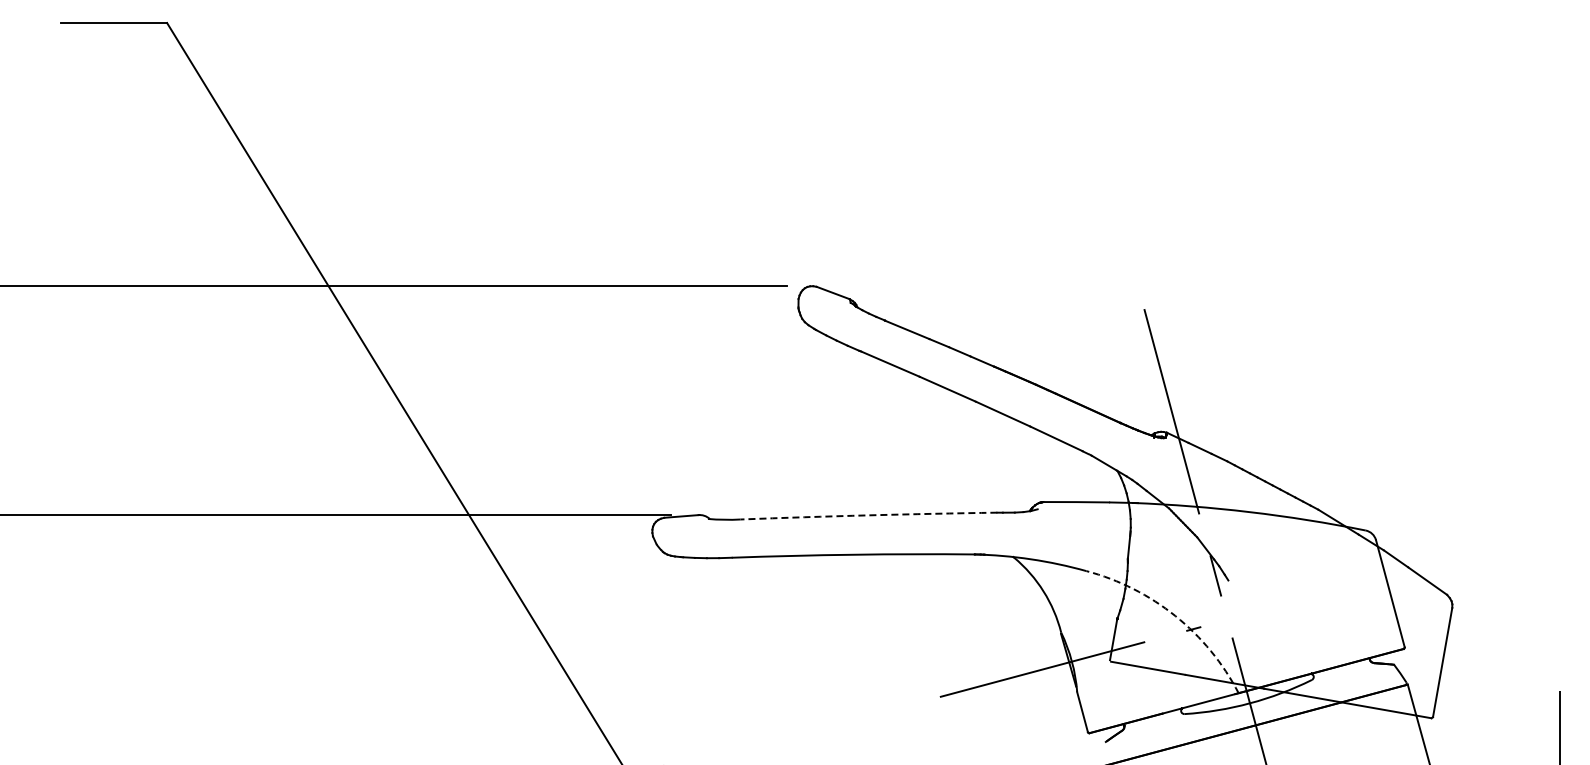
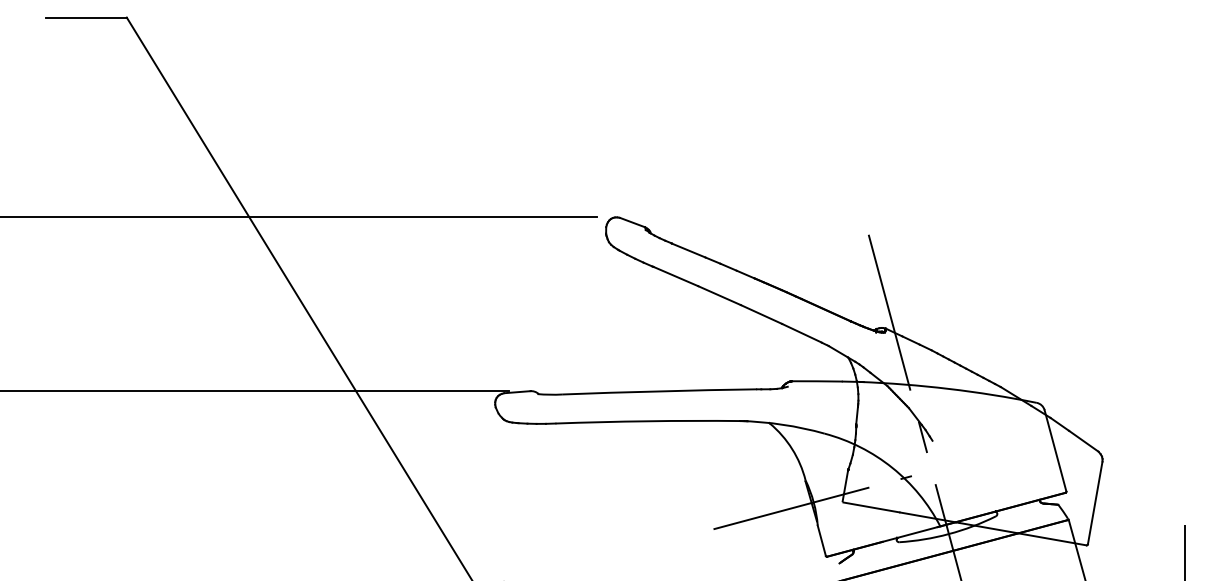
arc: (868, 515) -> (659, 391), dashed -> solid
arc: (1175, 616) -> (892, 468), dashed -> solid

